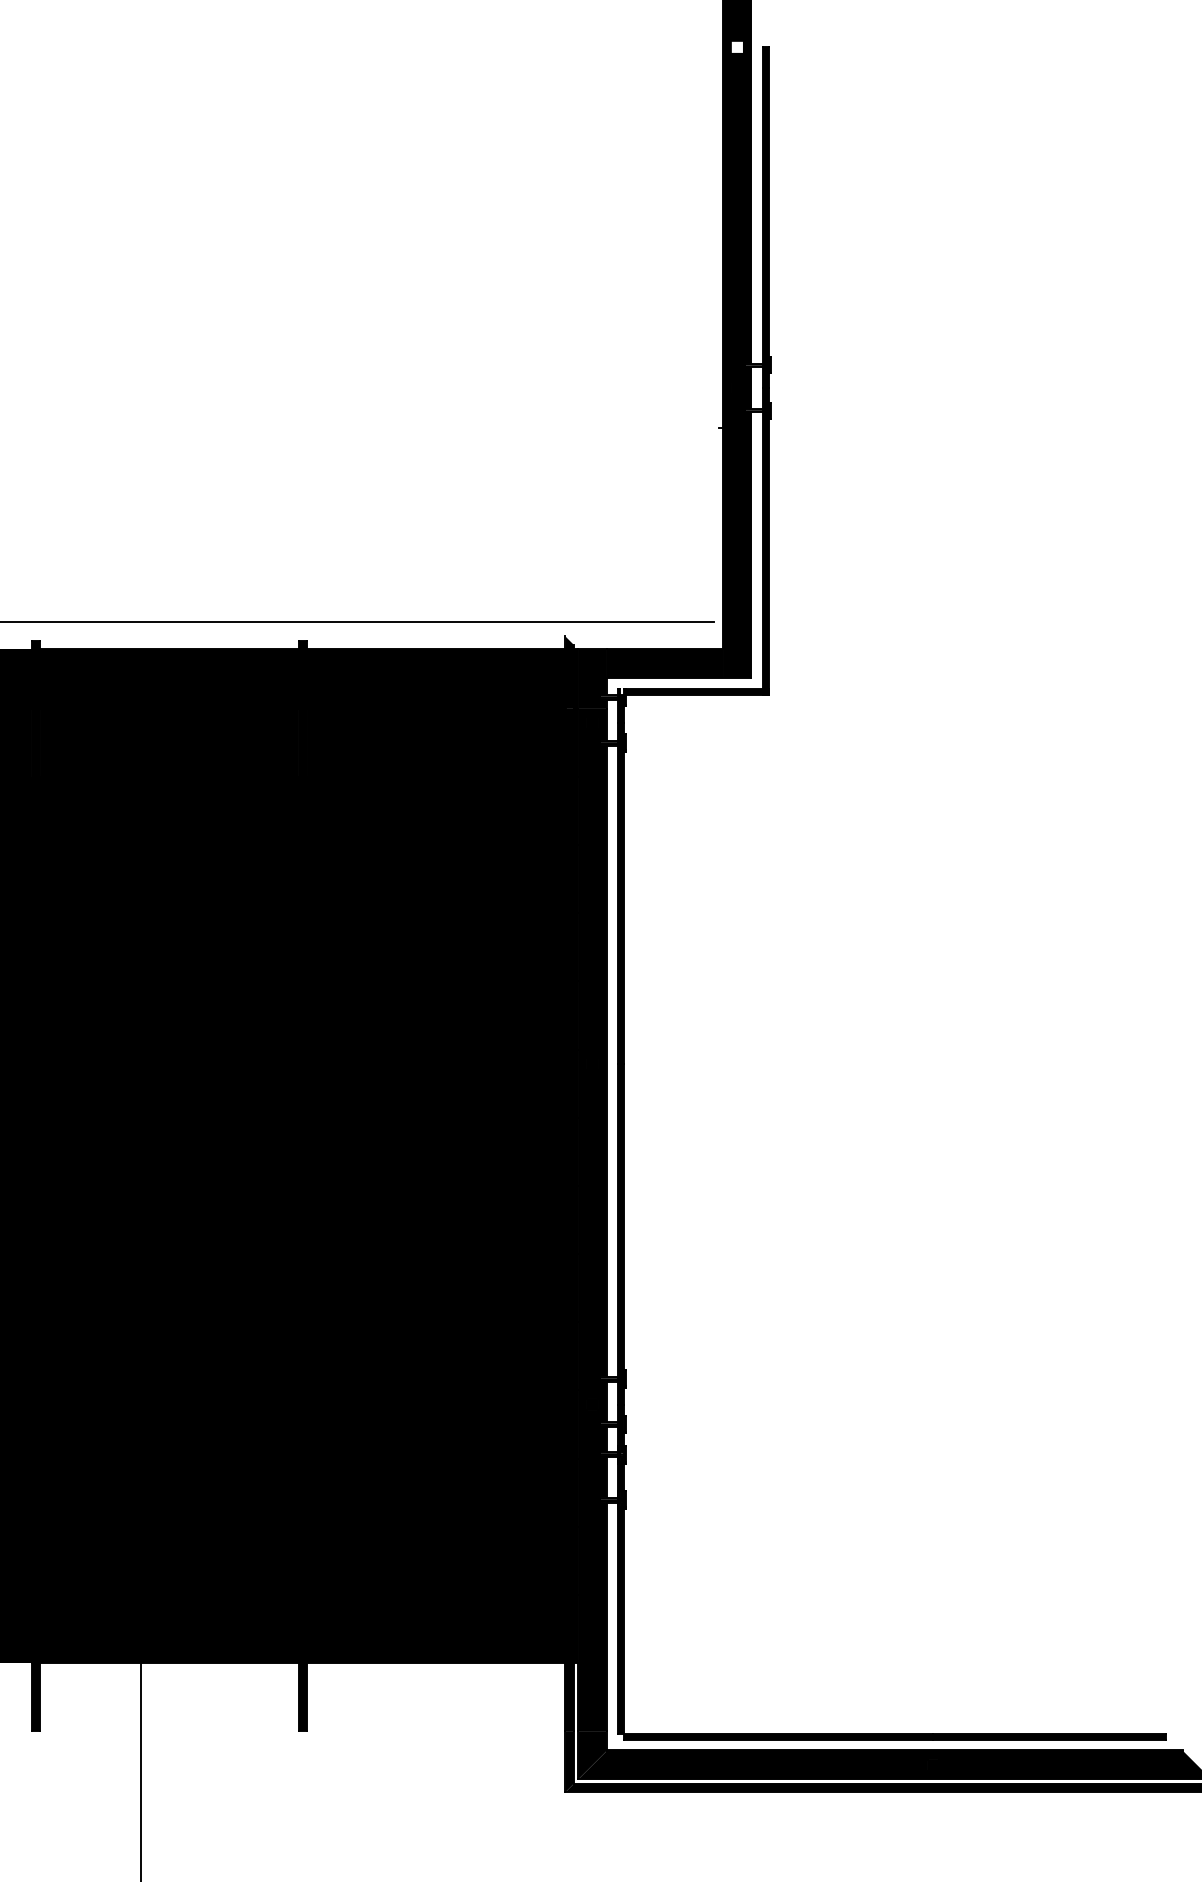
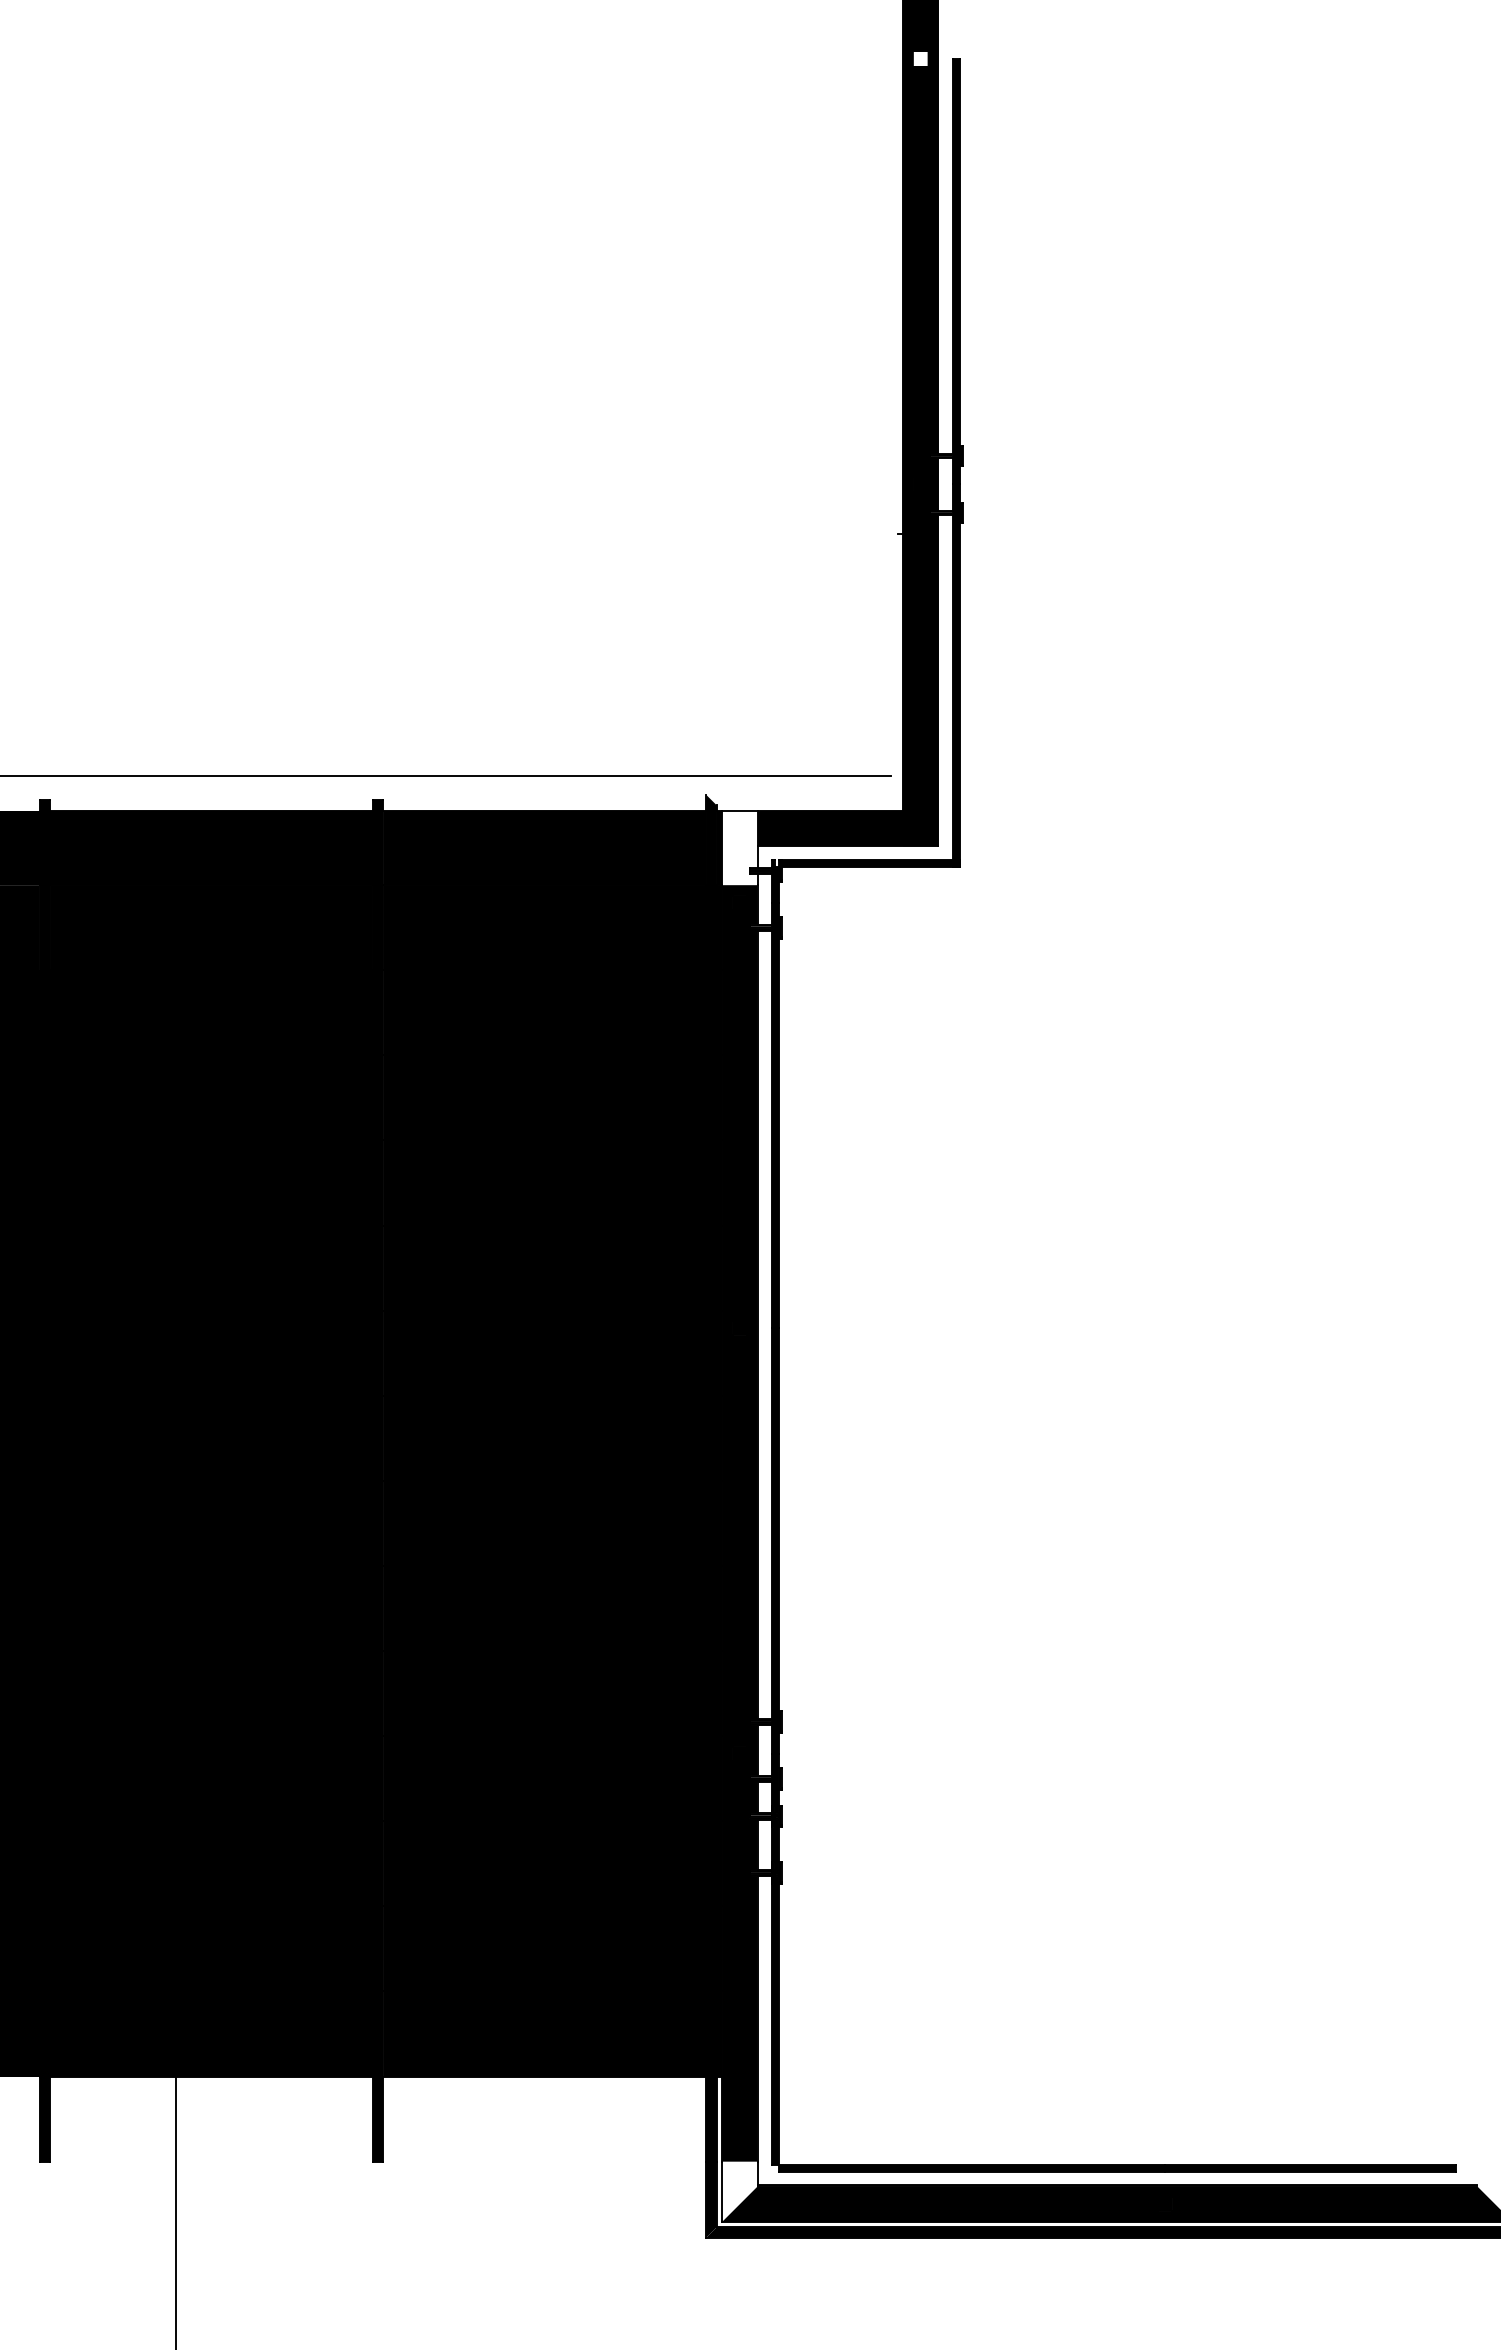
fill: (592, 678) -> (739, 847), removed
fill: (592, 1755) -> (739, 2191), removed

